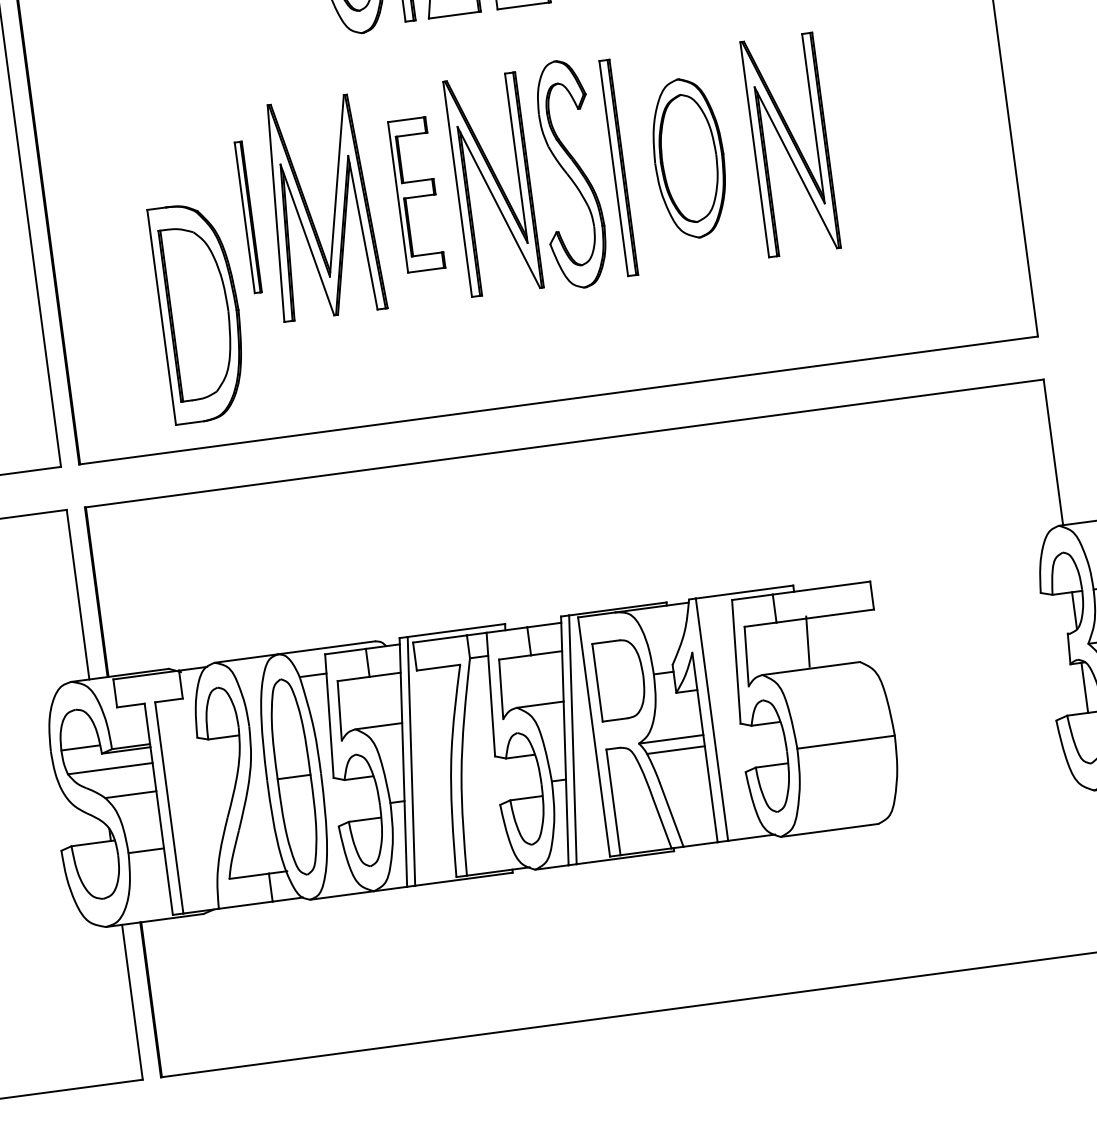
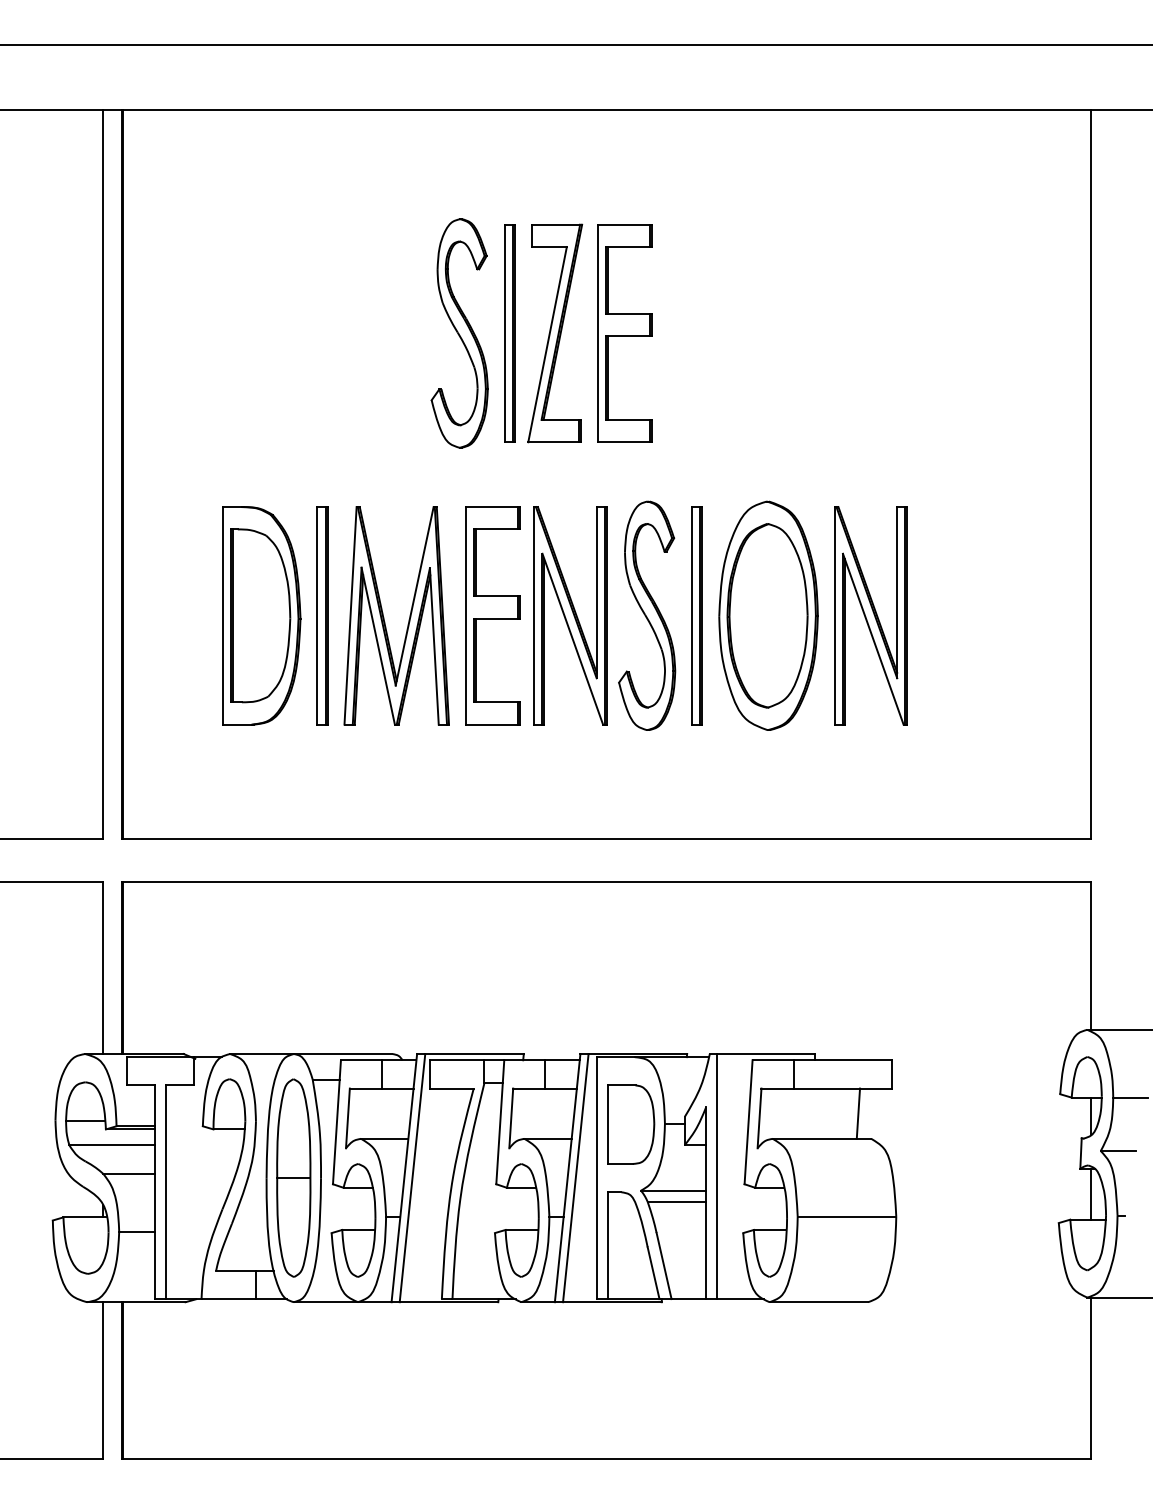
part: (689, 158) -> (768, 615), size x1.43
part: (416, 194) -> (492, 615), size x1.43
part: (248, 217) -> (322, 615), size x1.43
part: (199, 312) -> (261, 615), moved
line: (808, 641) -> (858, 1113), moved

